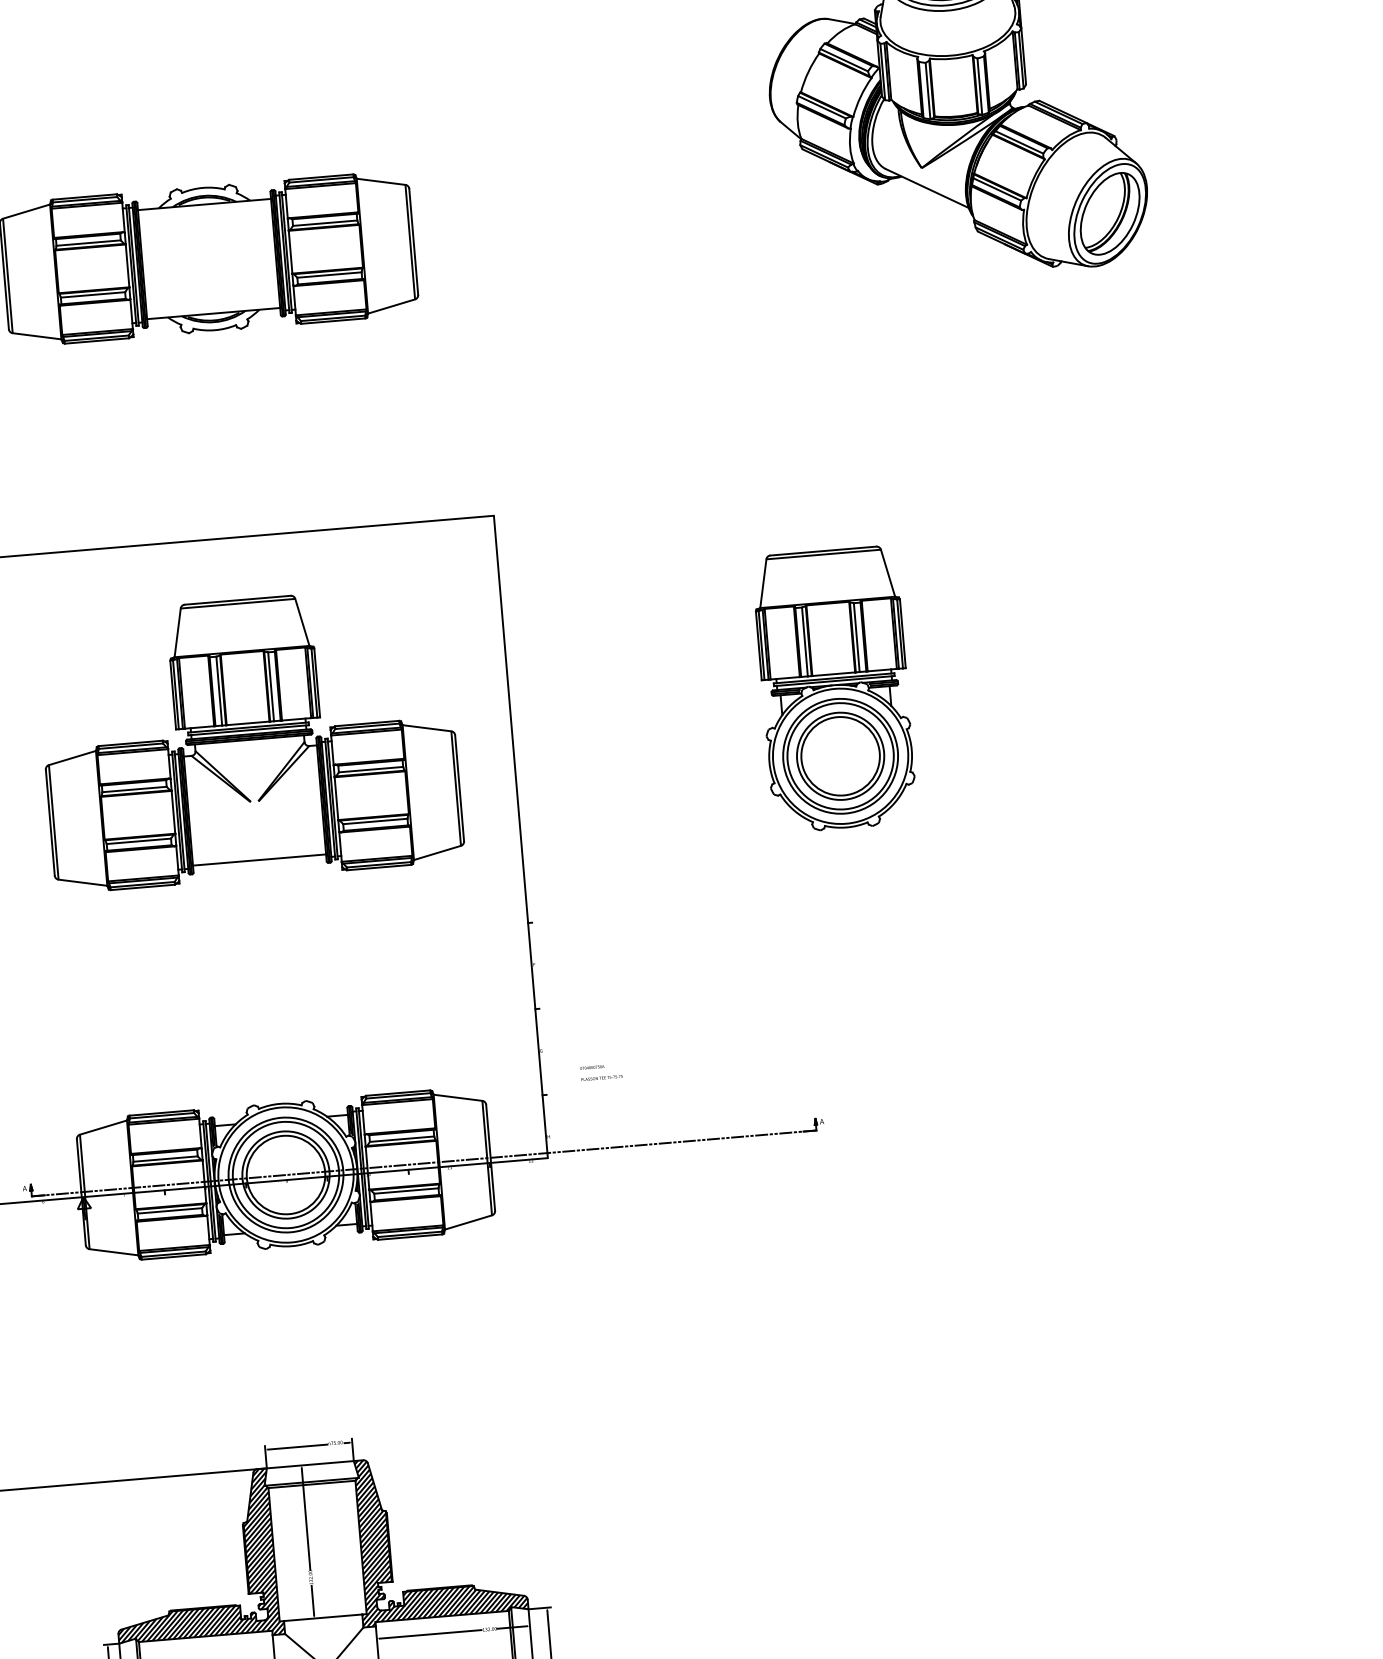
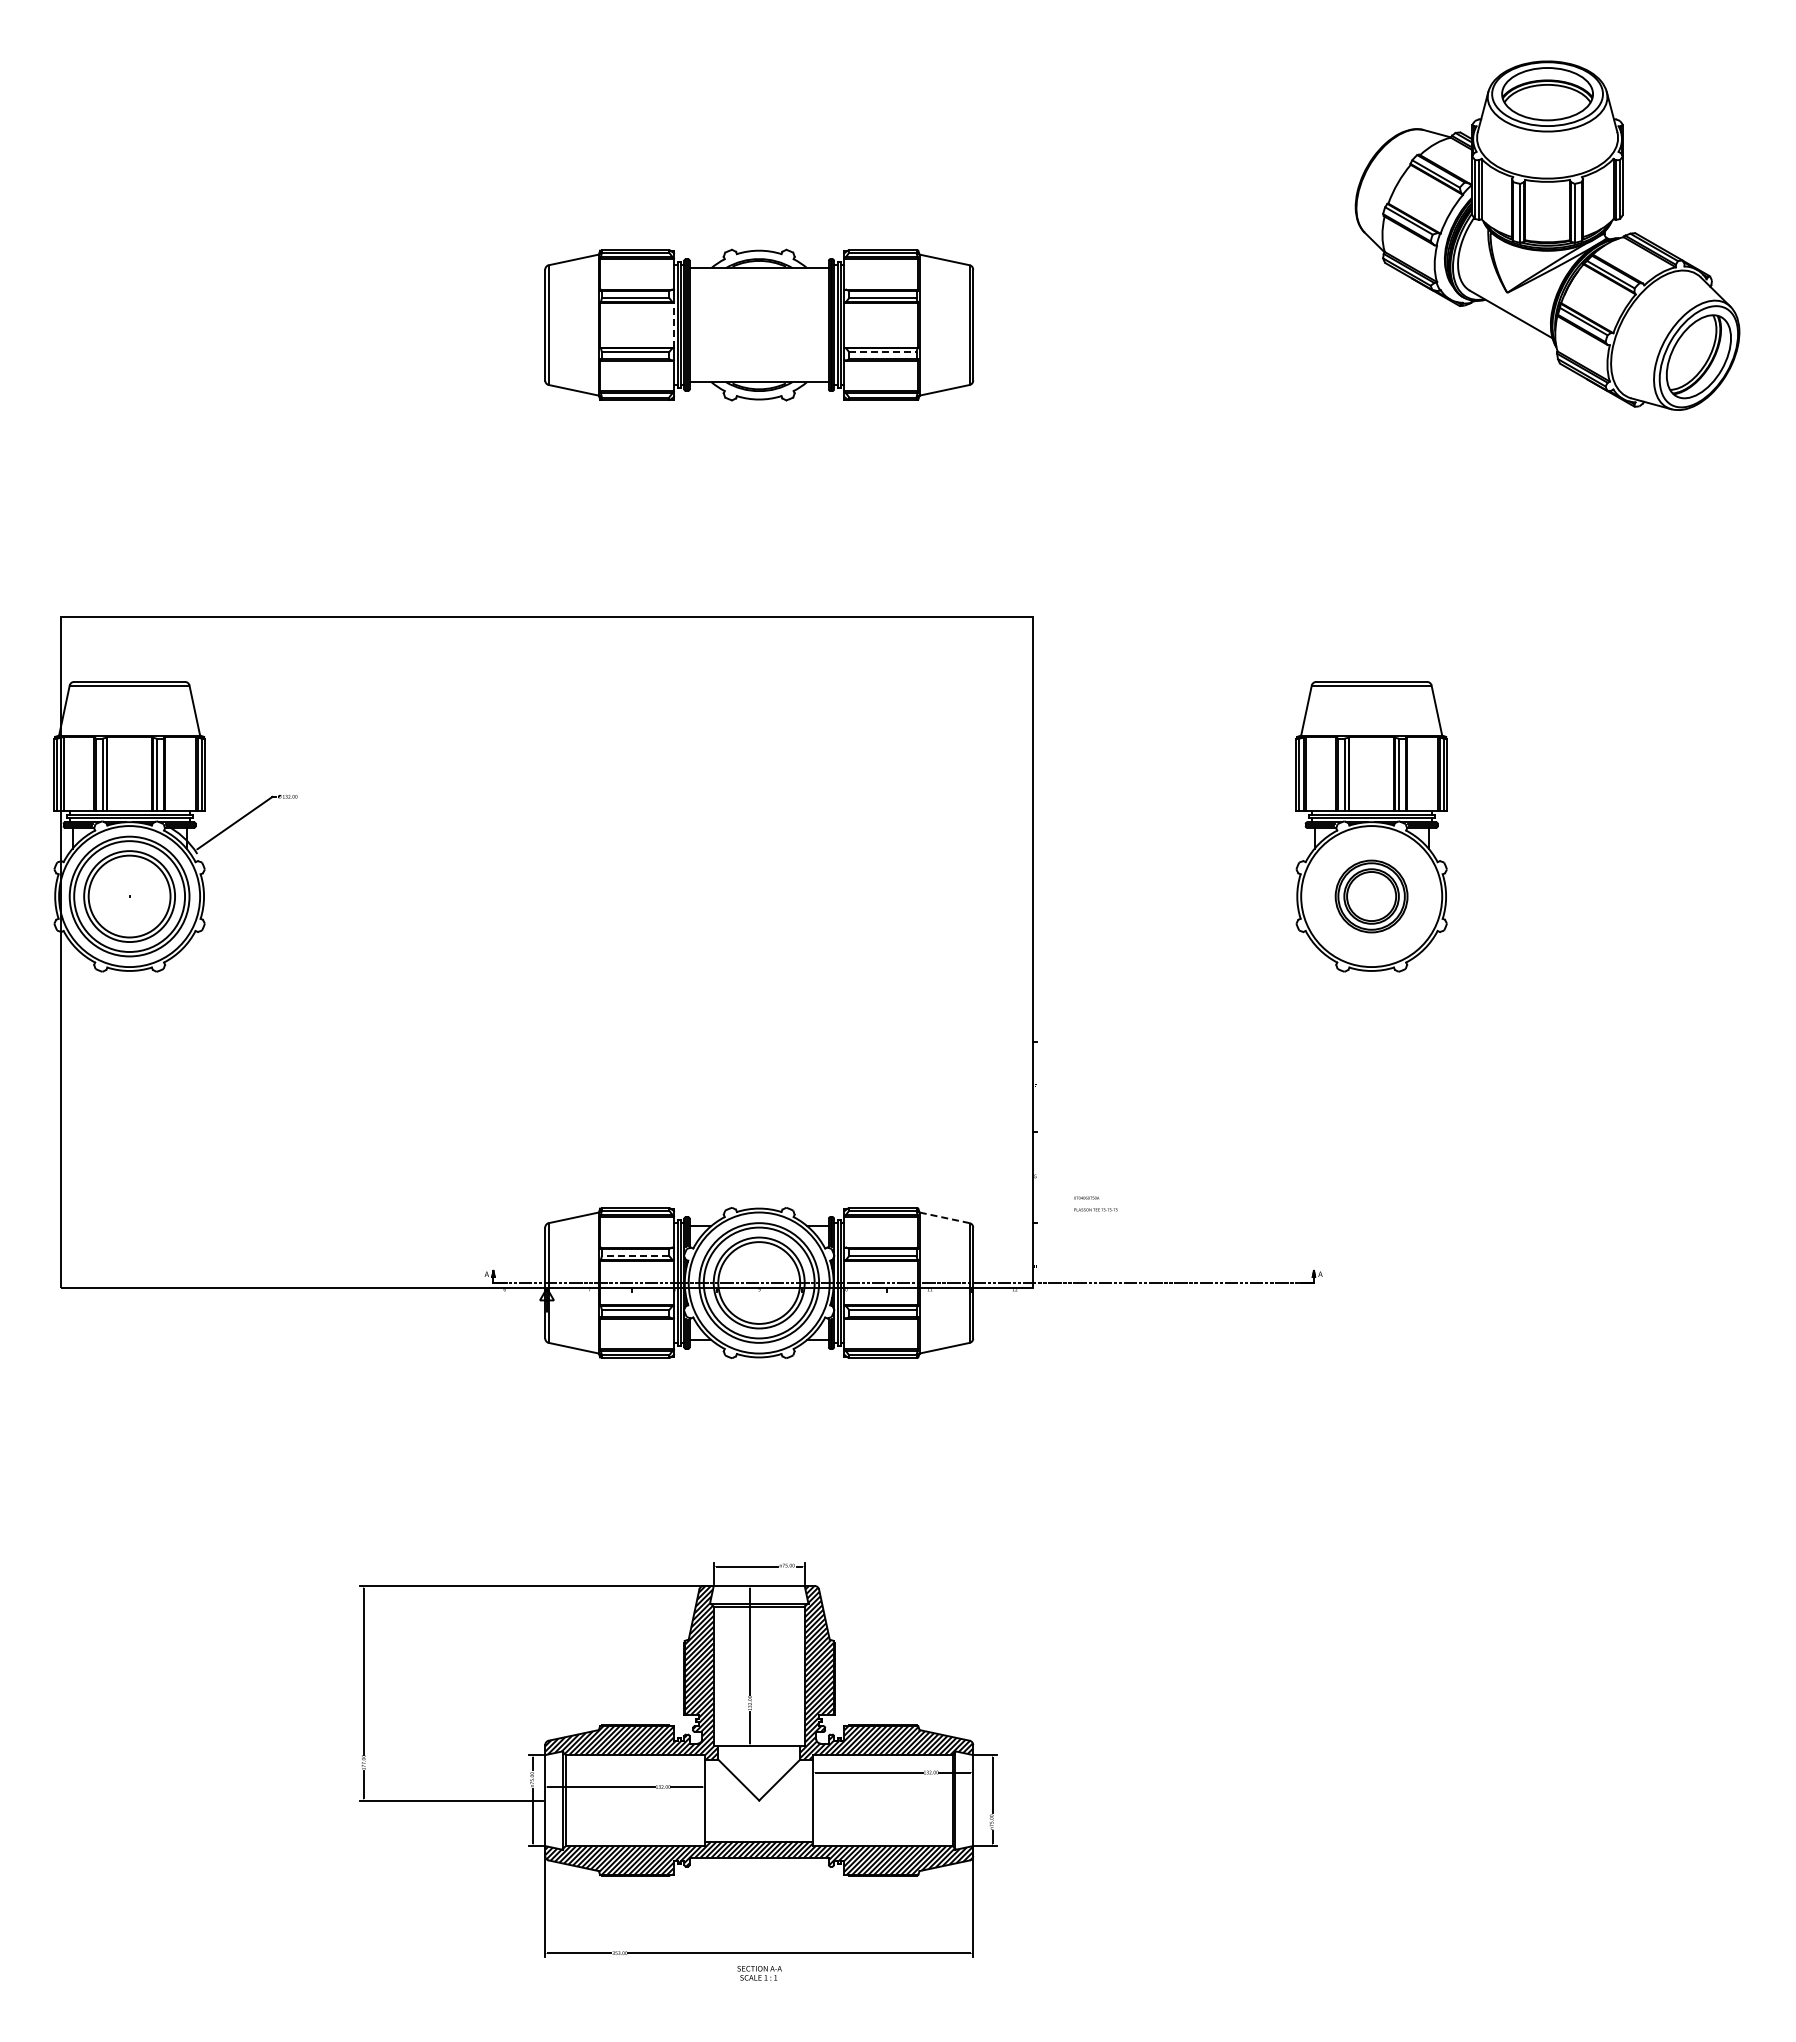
line: (127, 265) -> (673, 324), solid -> dashed
line: (329, 275) -> (882, 352), solid -> dashed
part: (249, 738) -> (759, 826), removed
part: (840, 756) -> (1371, 896), size x0.6
line: (457, 1097) -> (944, 1217), solid -> dashed
line: (165, 1158) -> (635, 1255), solid -> dashed

